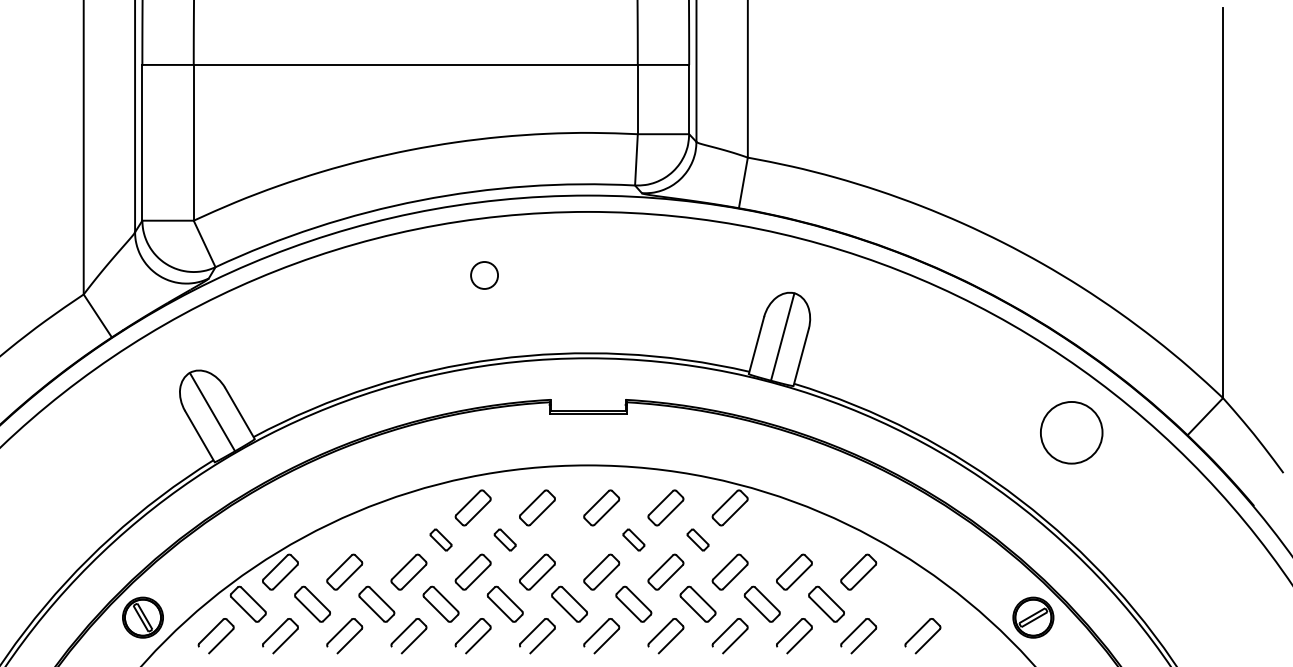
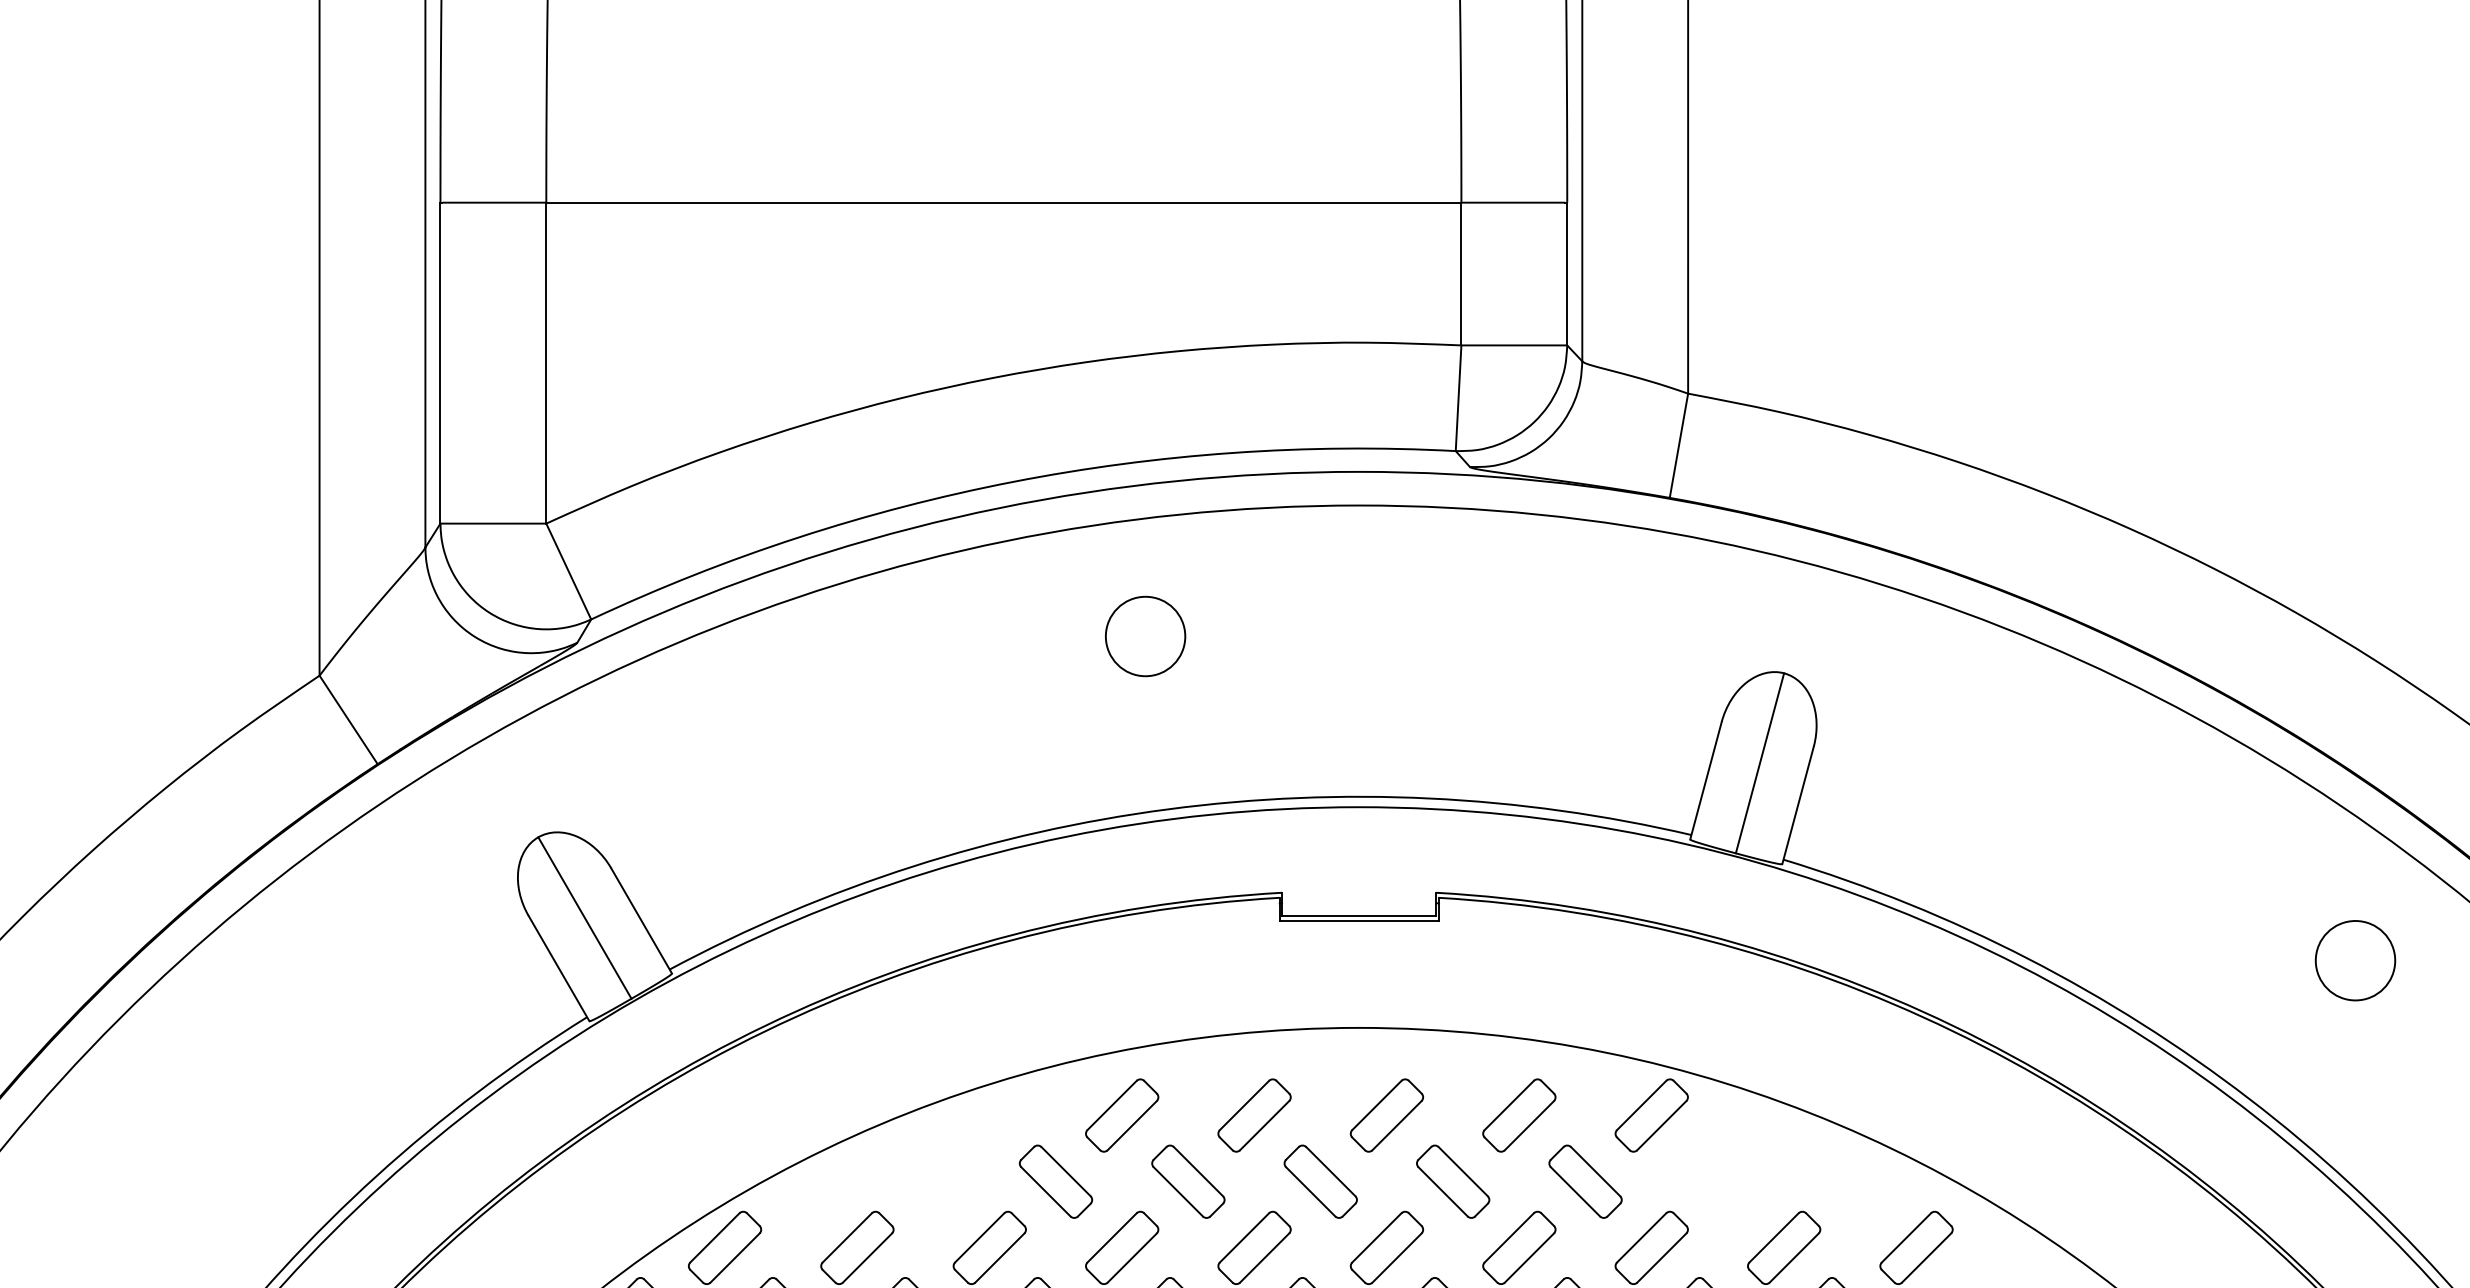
circle: (484, 275) -> (1145, 636), size x1.43
circle: (1071, 432) -> (2355, 960), size x0.62
part: (440, 539) -> (1054, 1180), size x1.67
part: (504, 539) -> (1186, 1180), size x1.67
part: (569, 539) -> (1320, 1180), added
part: (633, 539) -> (1452, 1180), size x1.67
part: (697, 539) -> (1584, 1180), size x1.67

